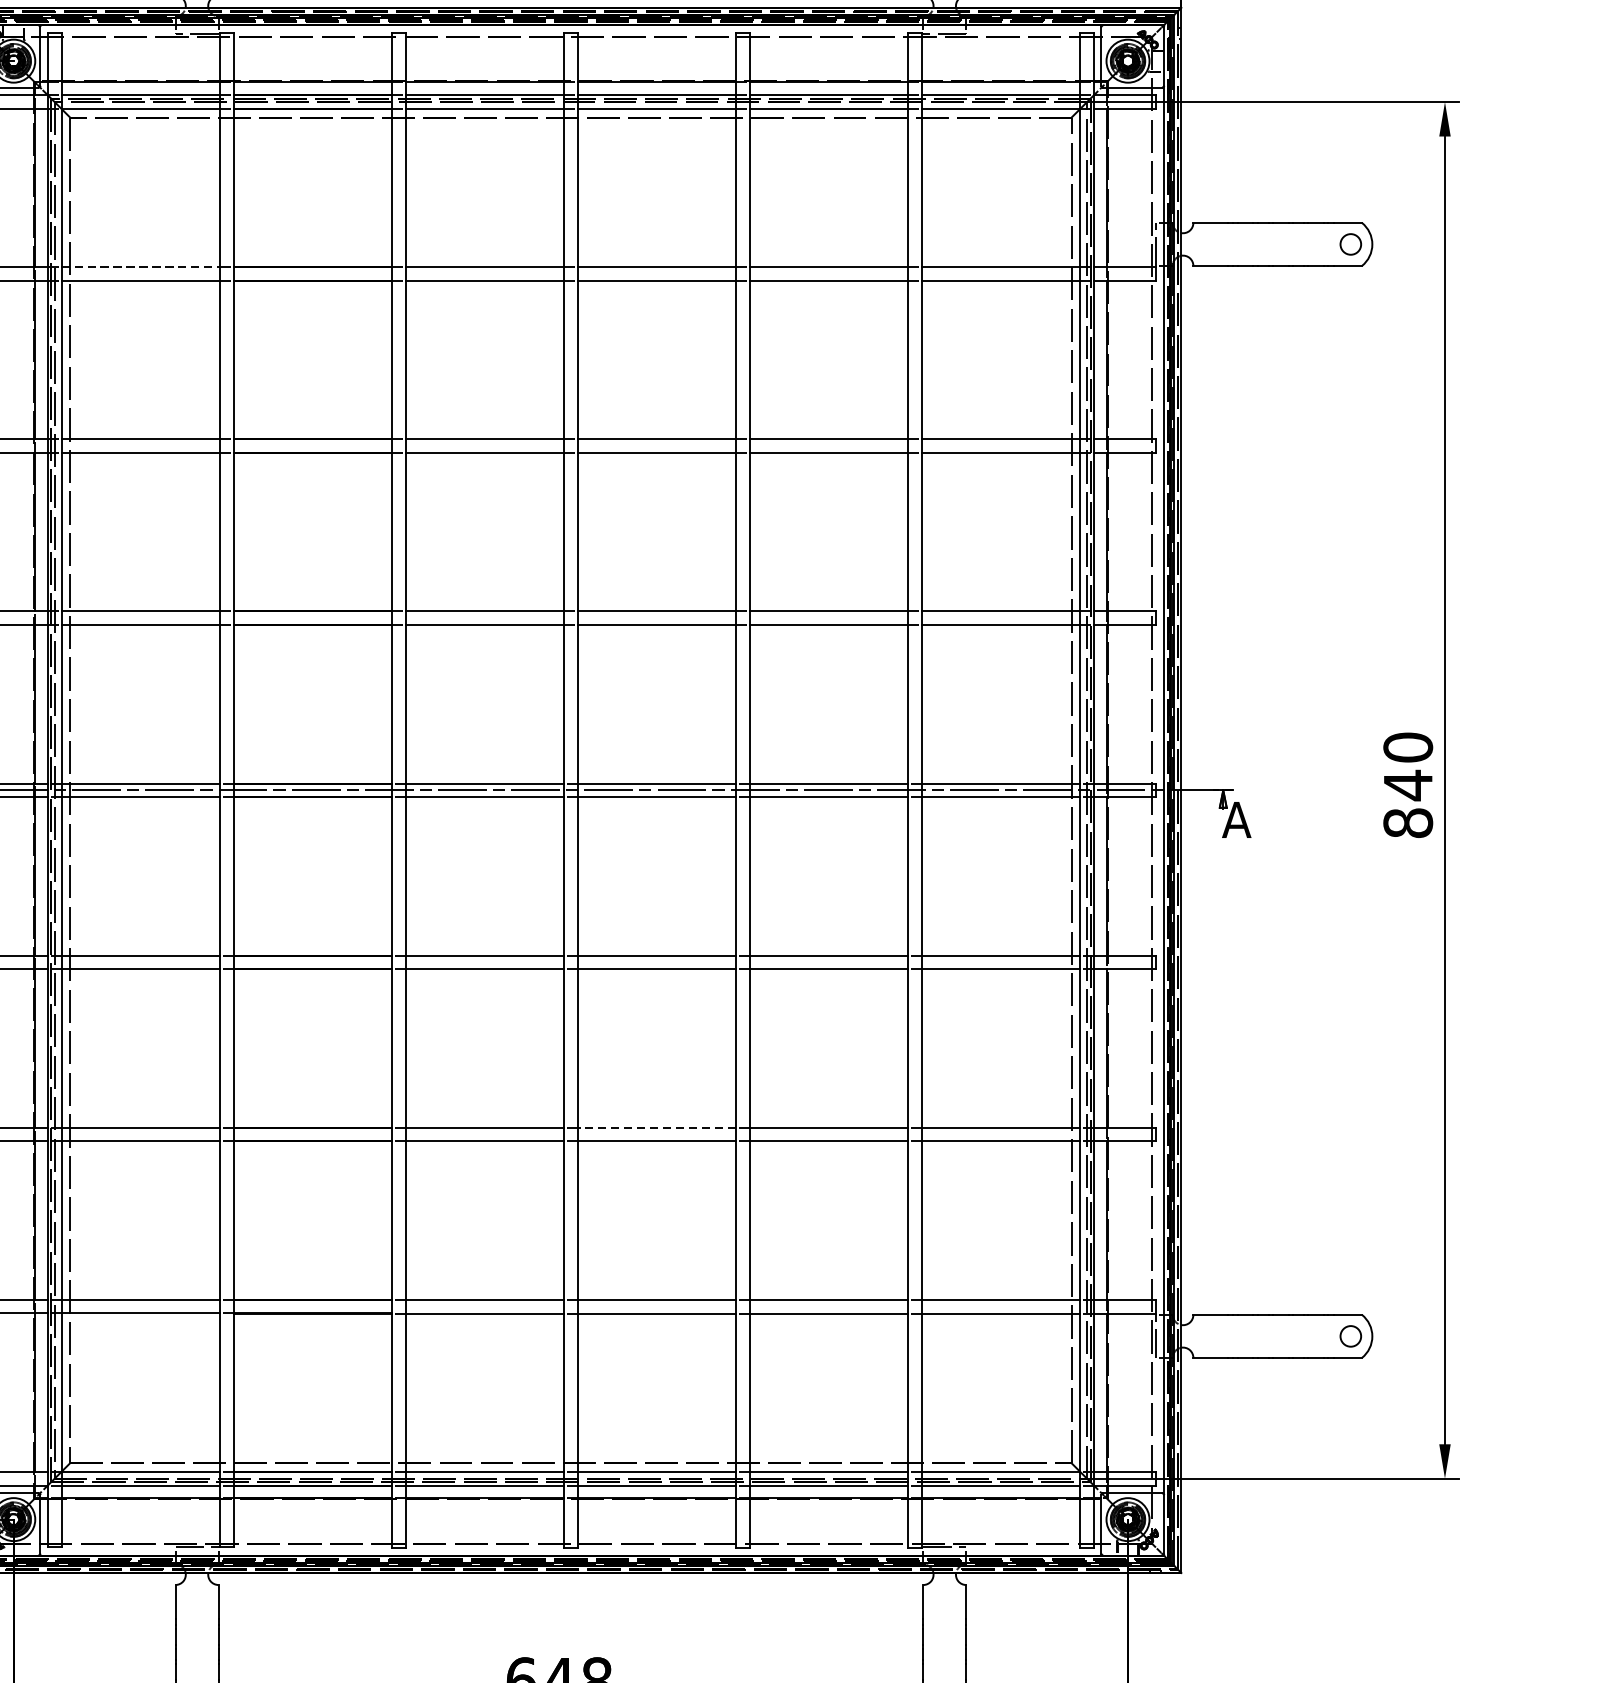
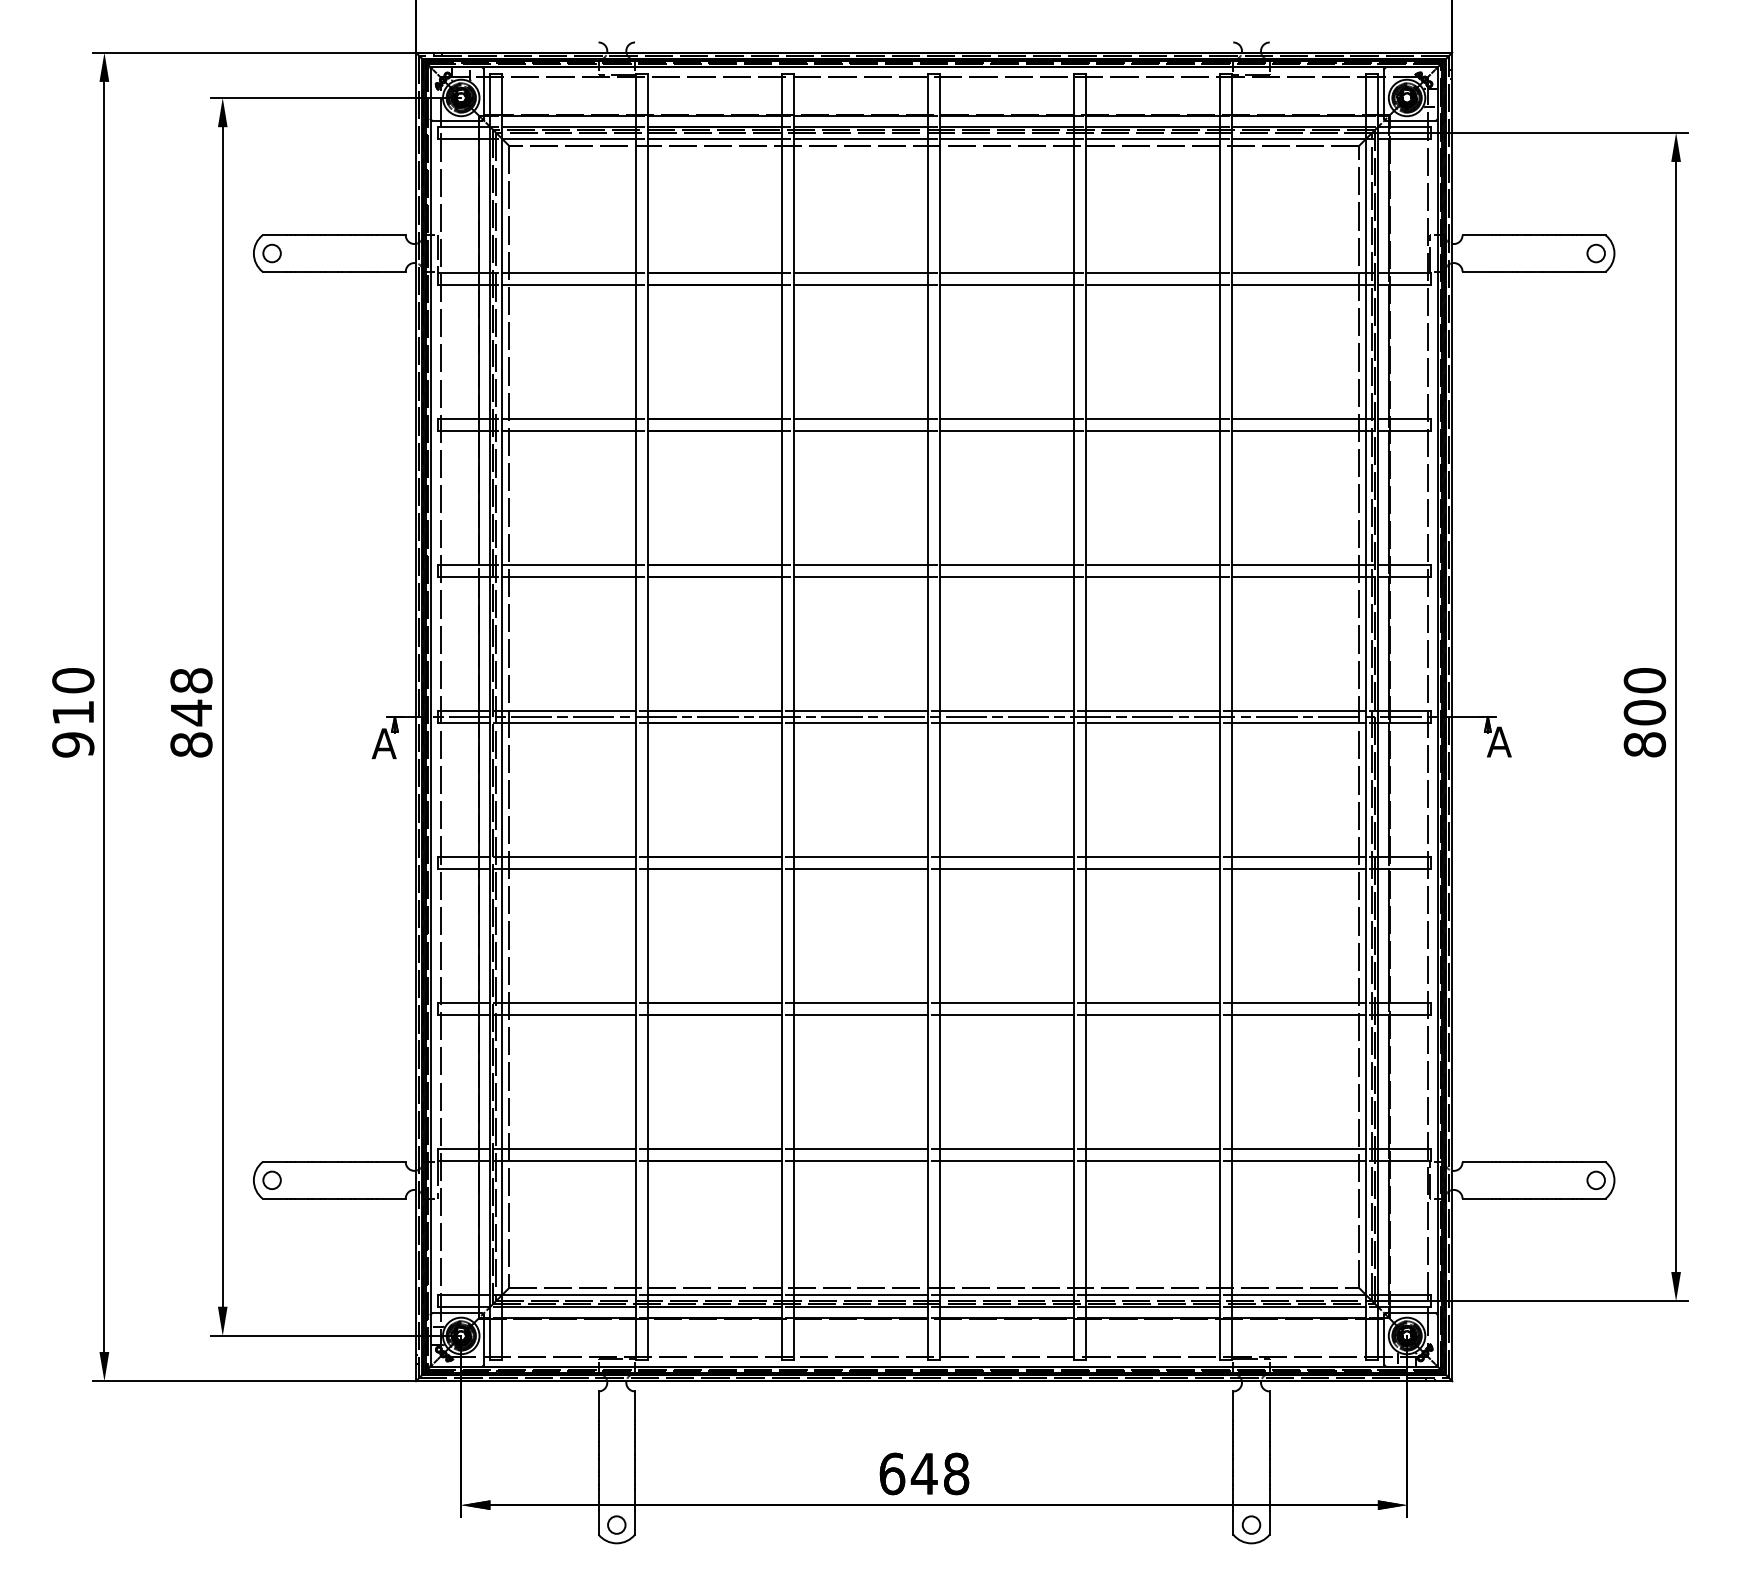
line: (141, 266) -> (569, 272), dashed -> solid
text: (1407, 785) -> (1644, 712), 840 -> 800
line: (656, 1127) -> (1006, 1003), dashed -> solid

